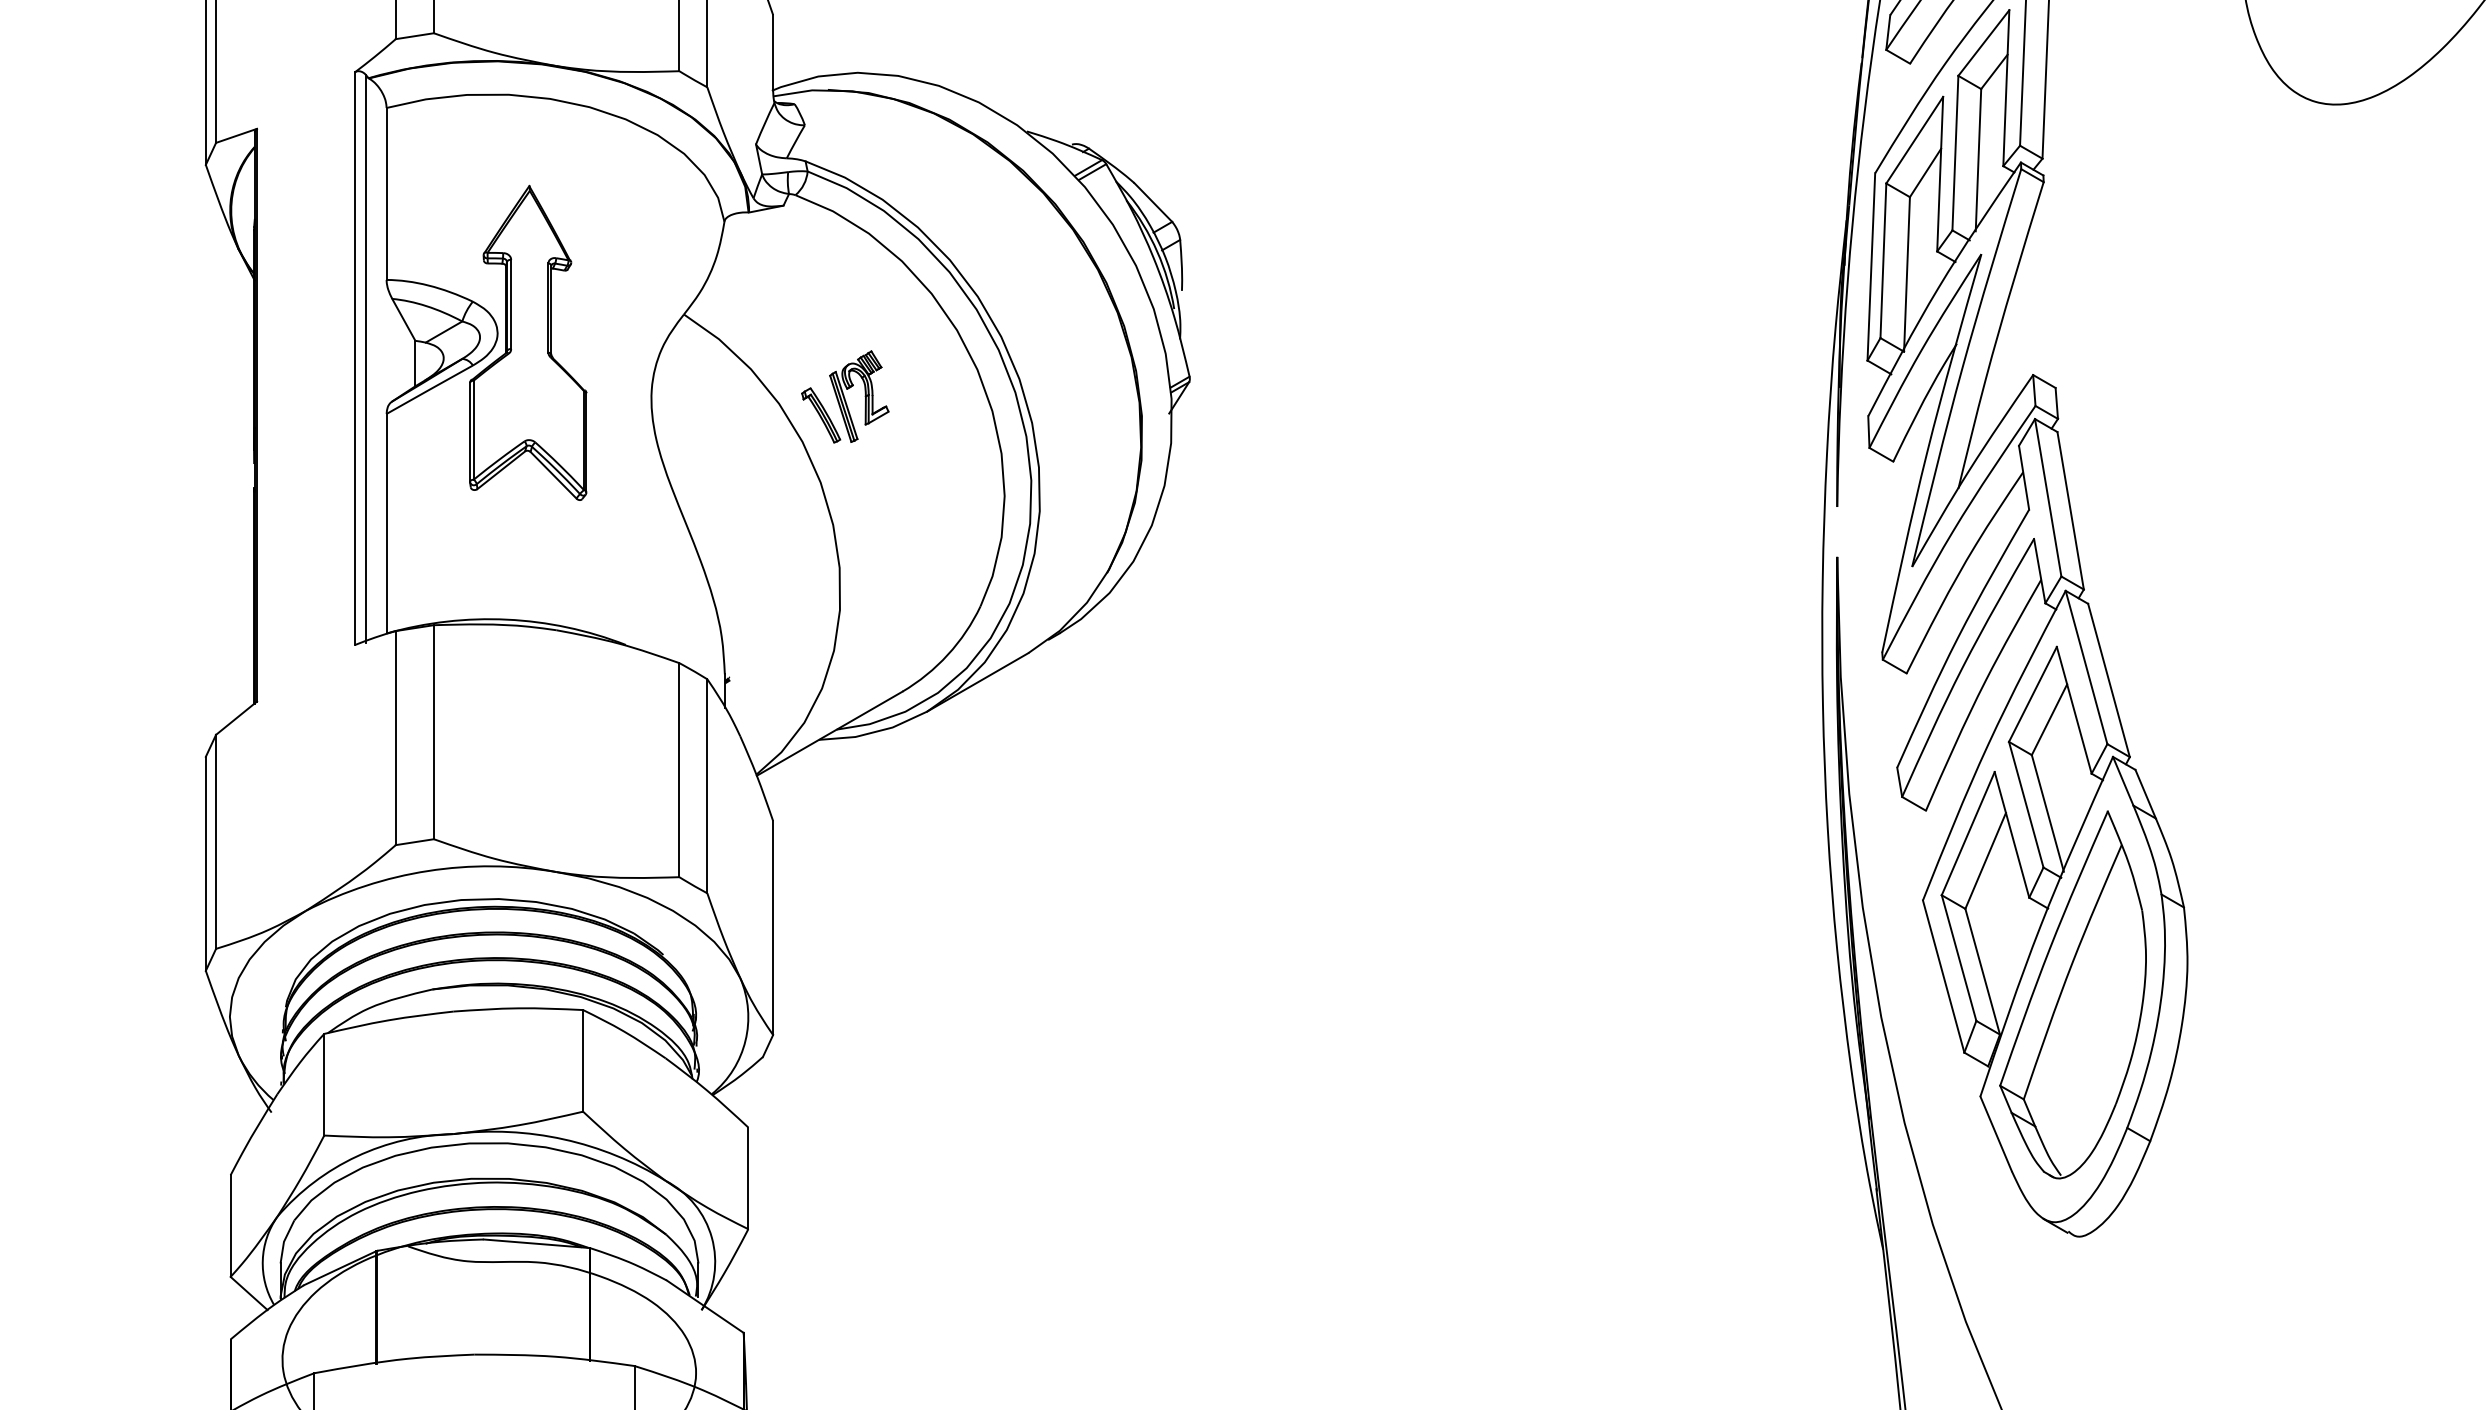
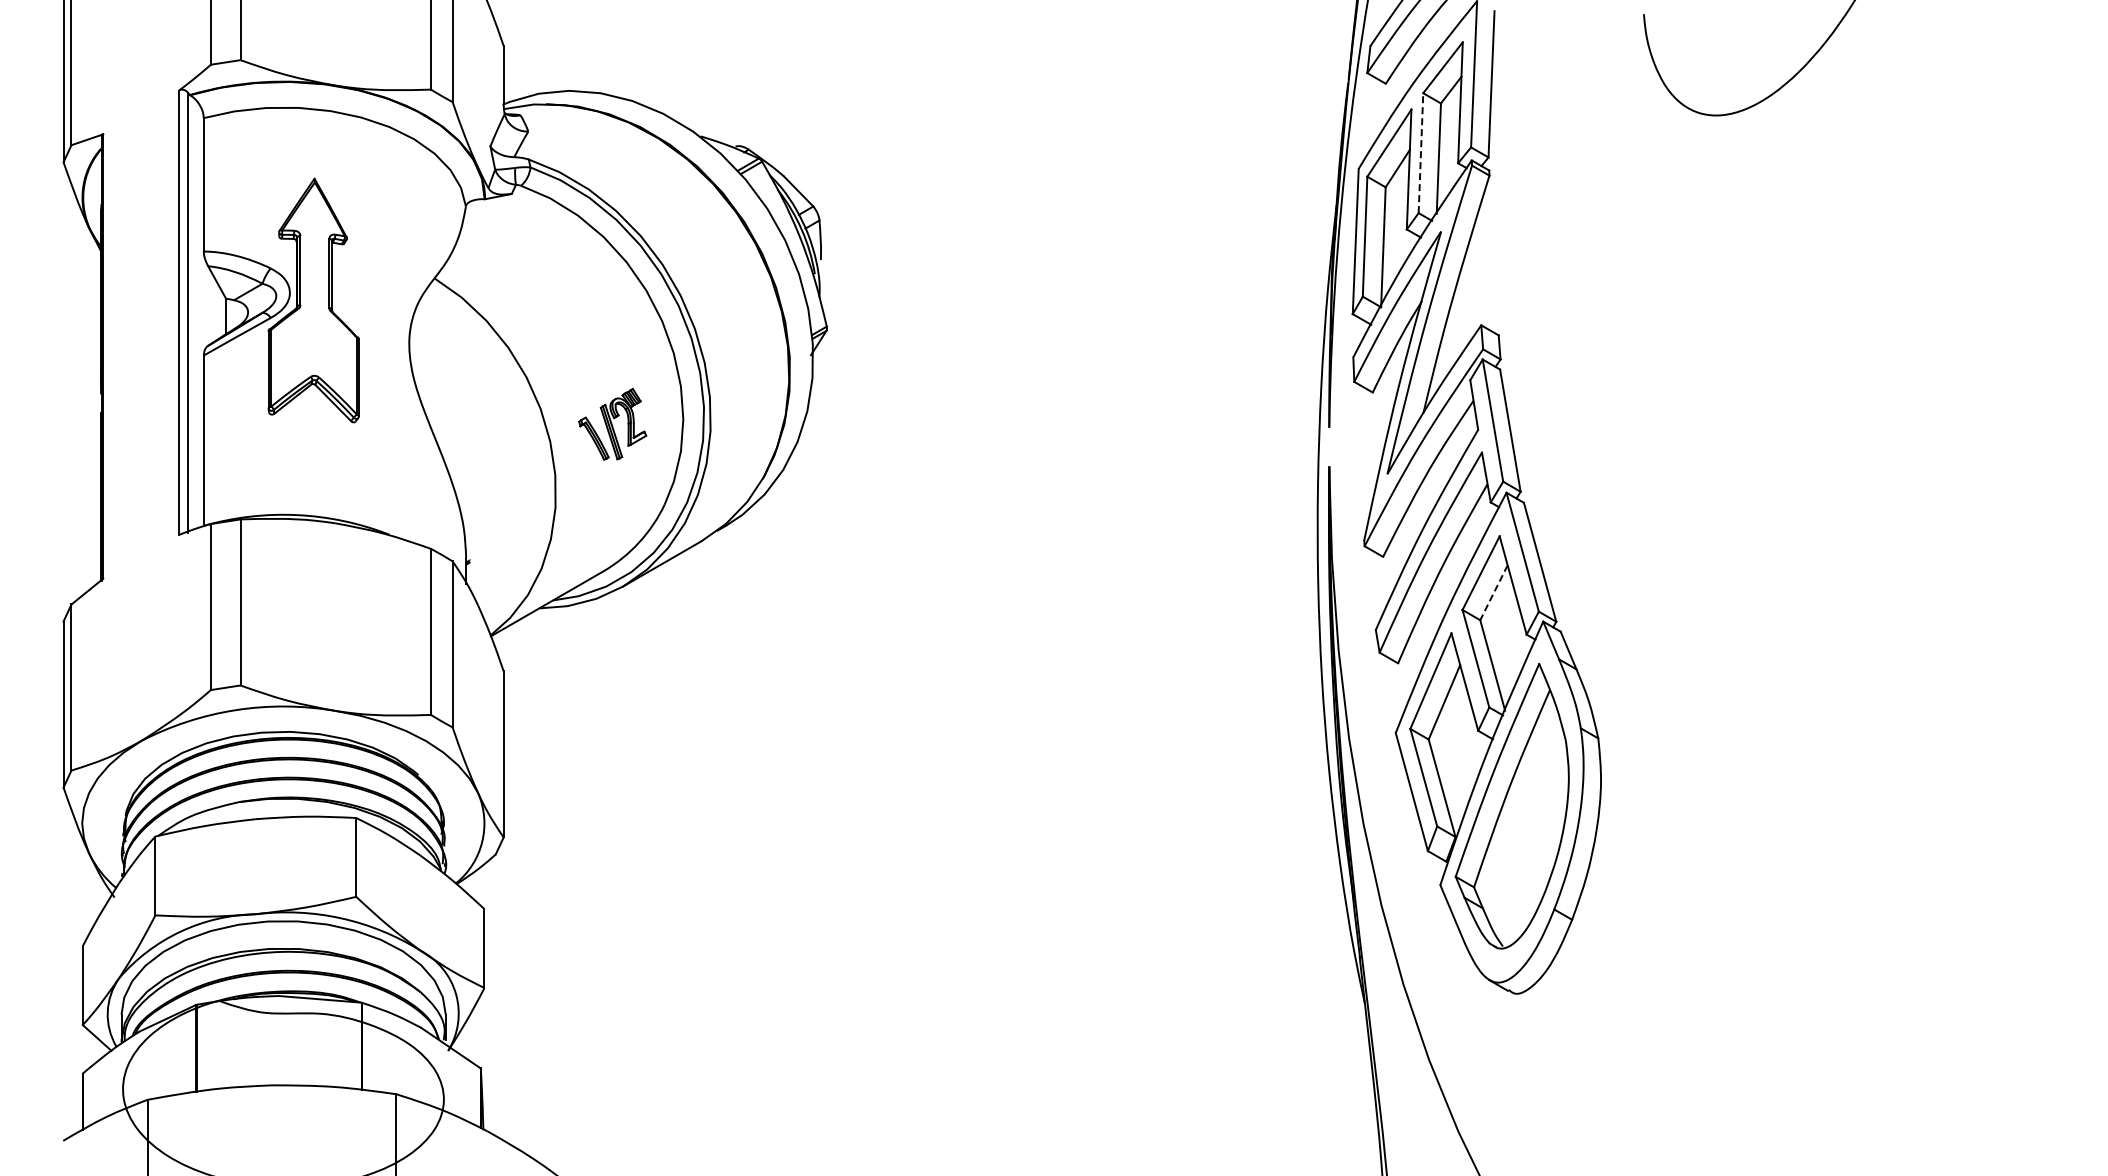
line: (1954, 153) -> (1420, 153), solid -> dashed
part: (845, 395) -> (612, 423), moved
line: (2048, 719) -> (1493, 592), solid -> dashed

